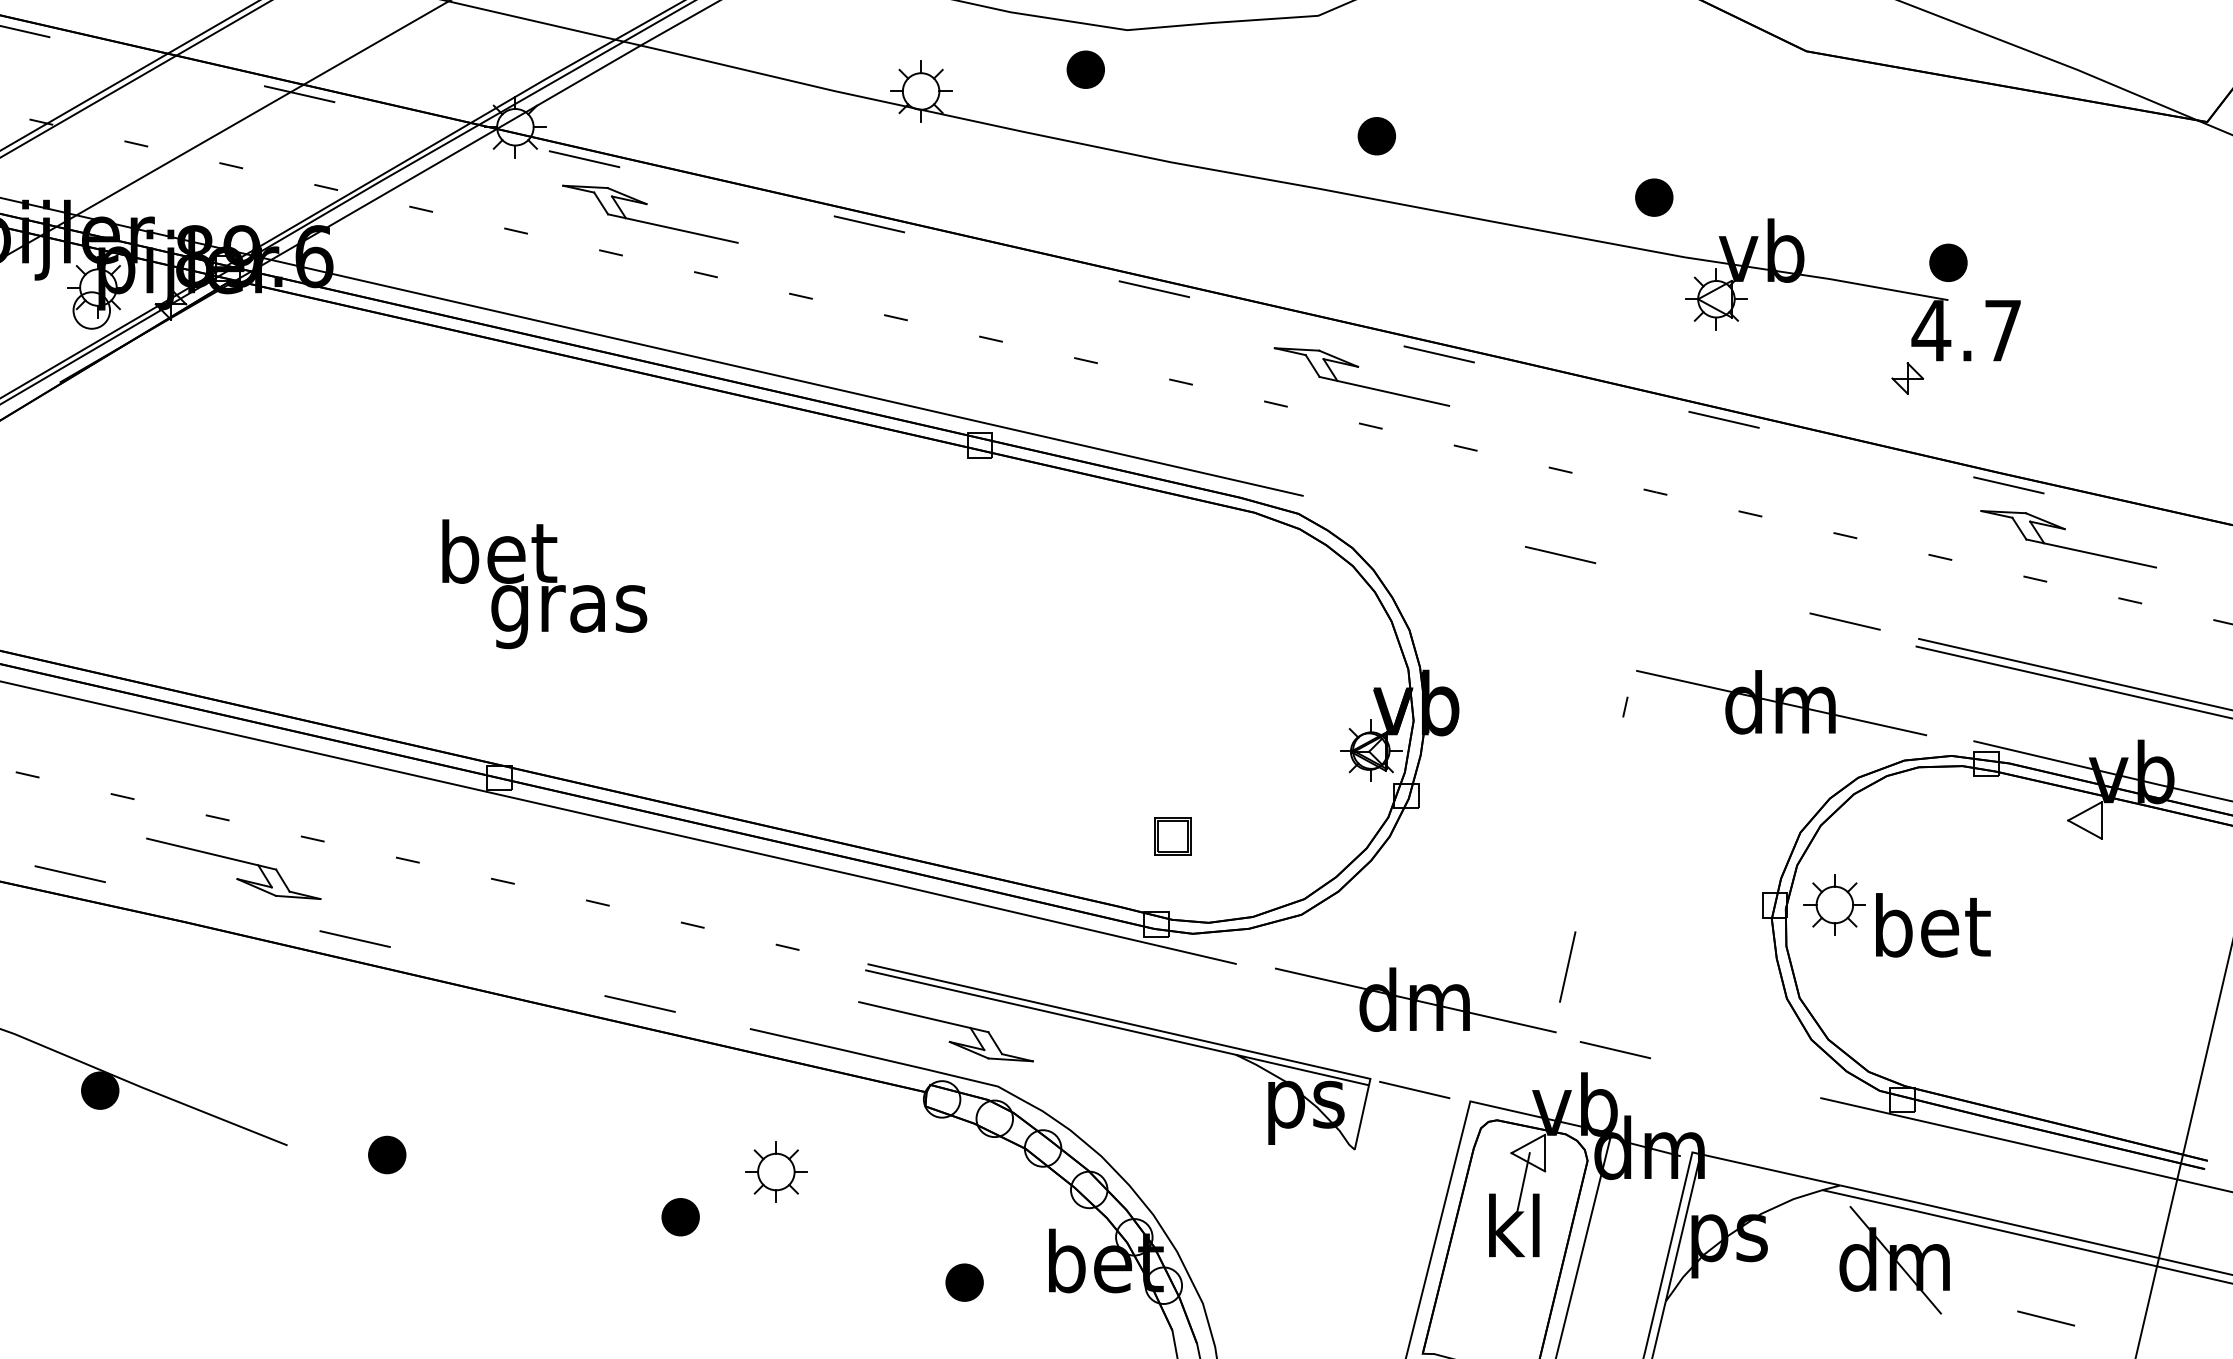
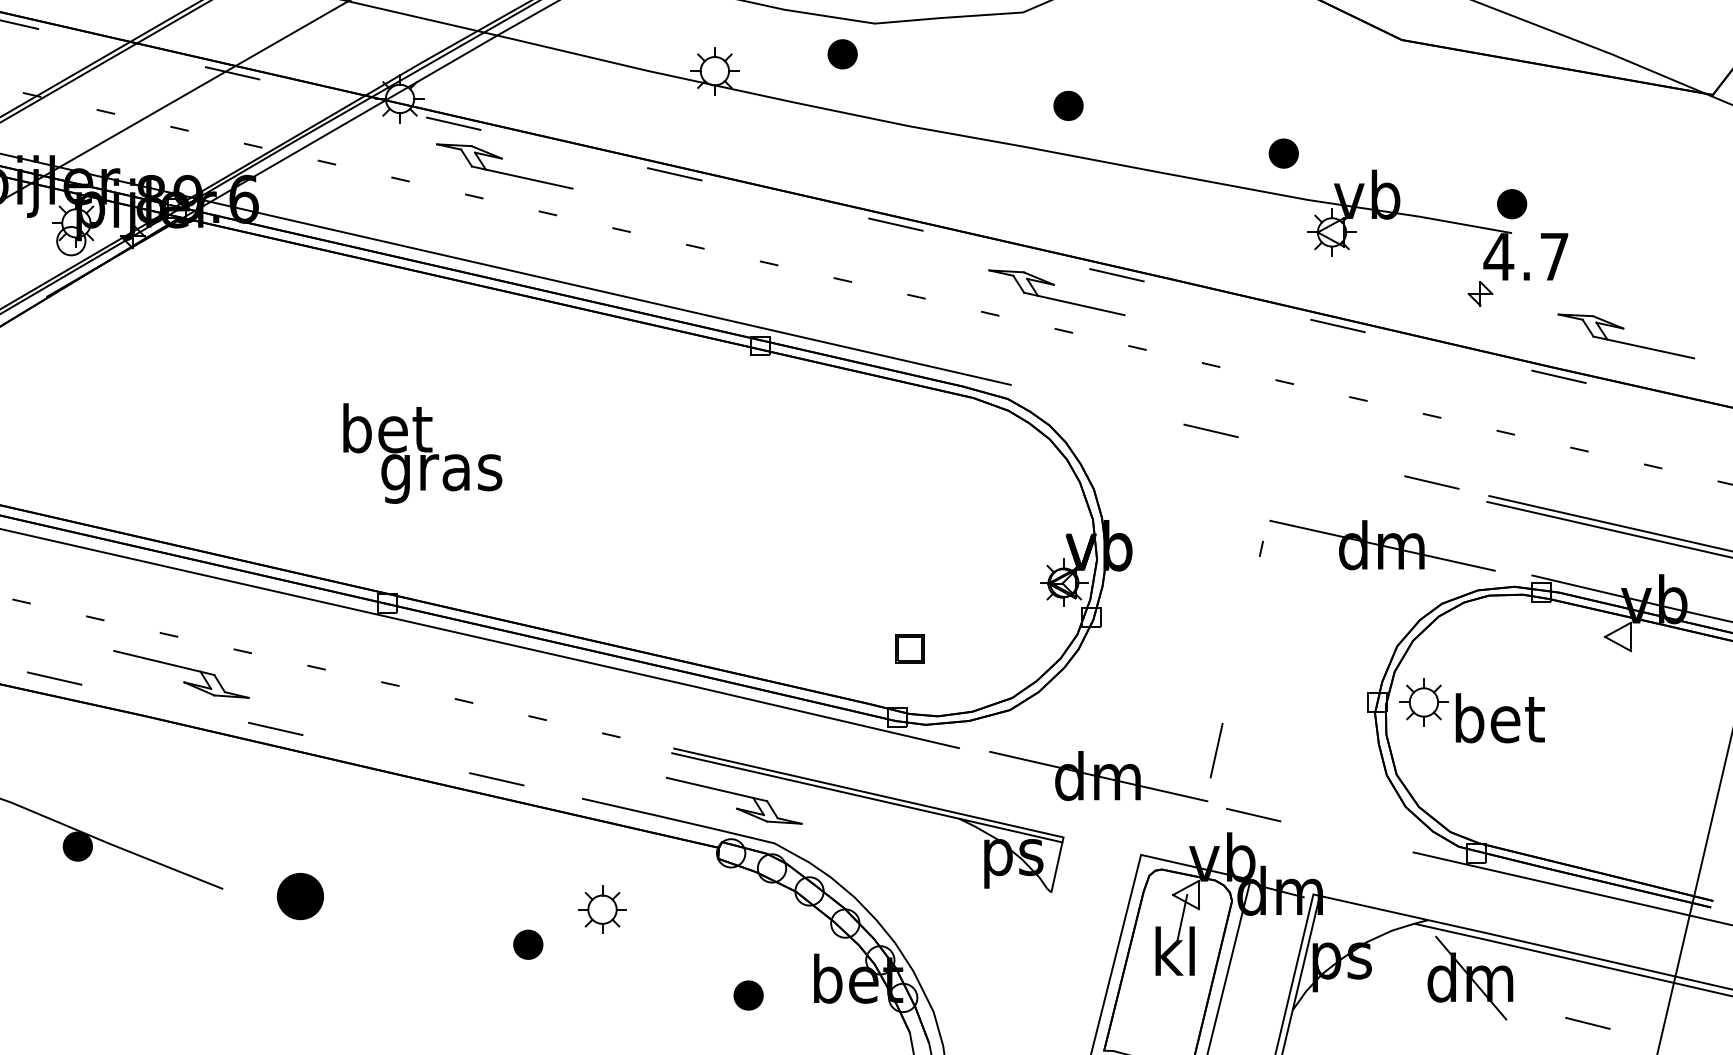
part: (2068, 547) -> (1626, 342), moved
line: (1414, 1089) -> (1097, 845), removed
part: (387, 1154) -> (300, 896), size x1.6

